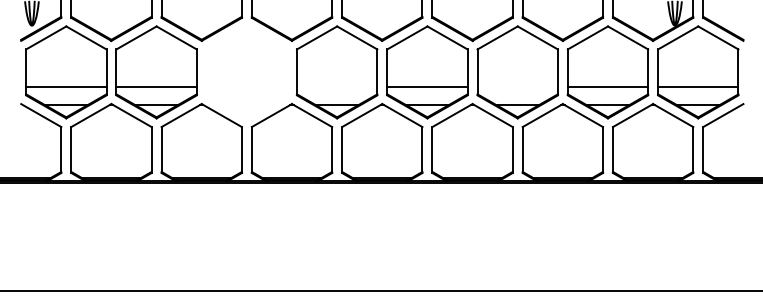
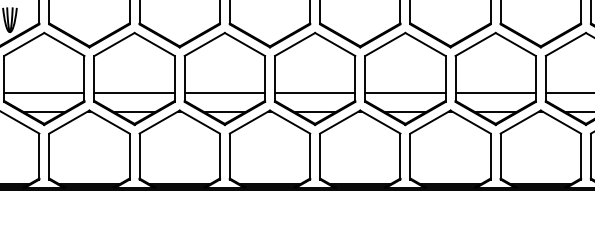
part: (246, 72) -> (224, 79), added
line: (337, 86) -> (315, 93), added
line: (517, 86) -> (495, 93), added

